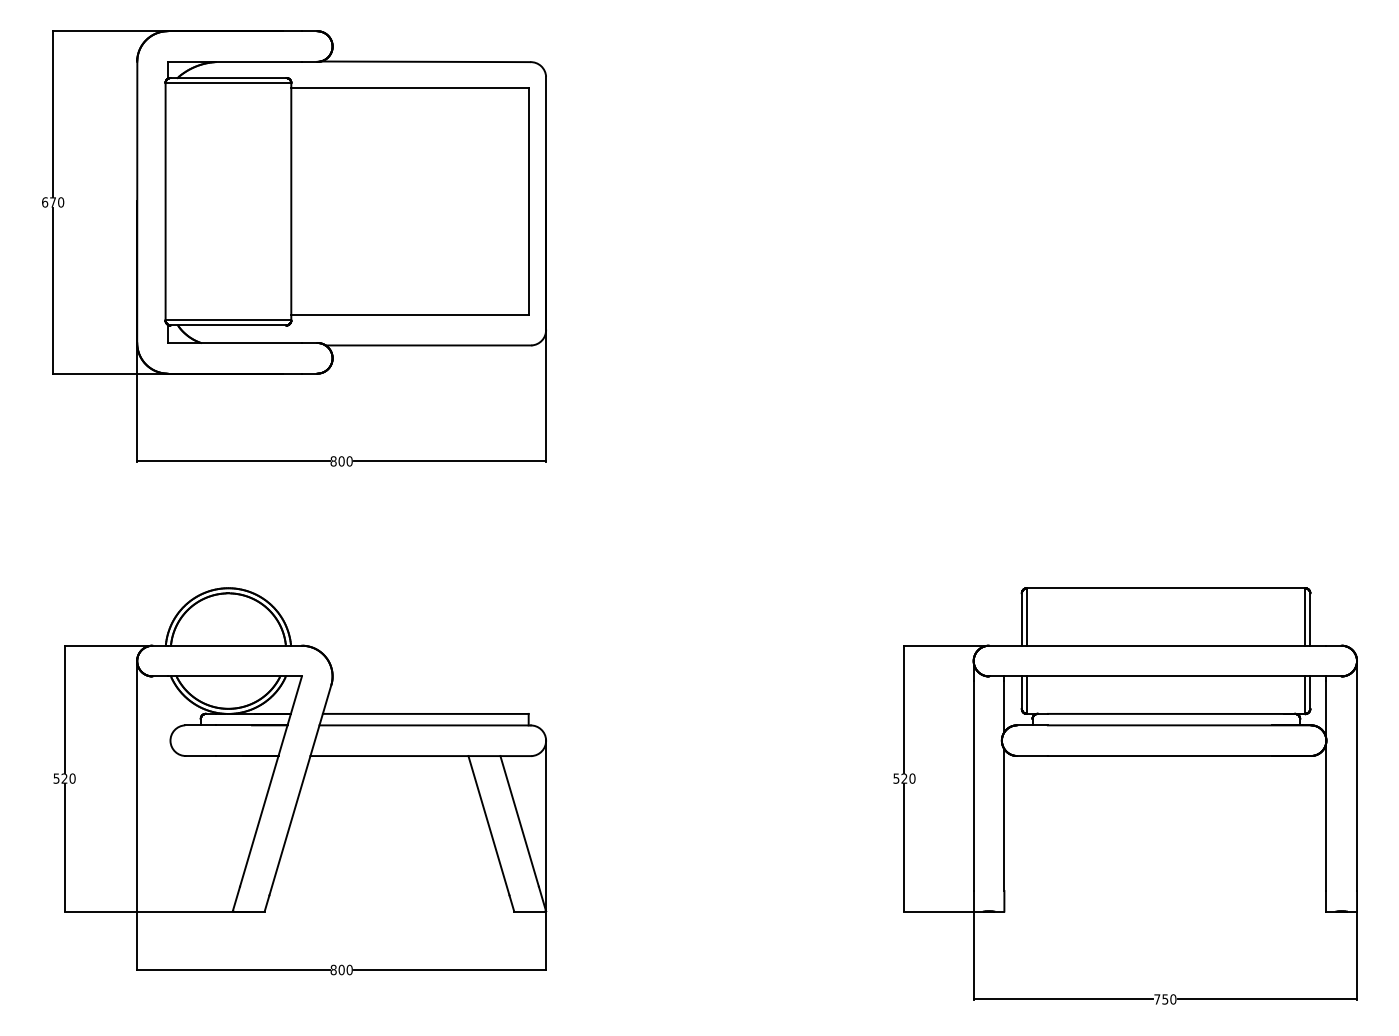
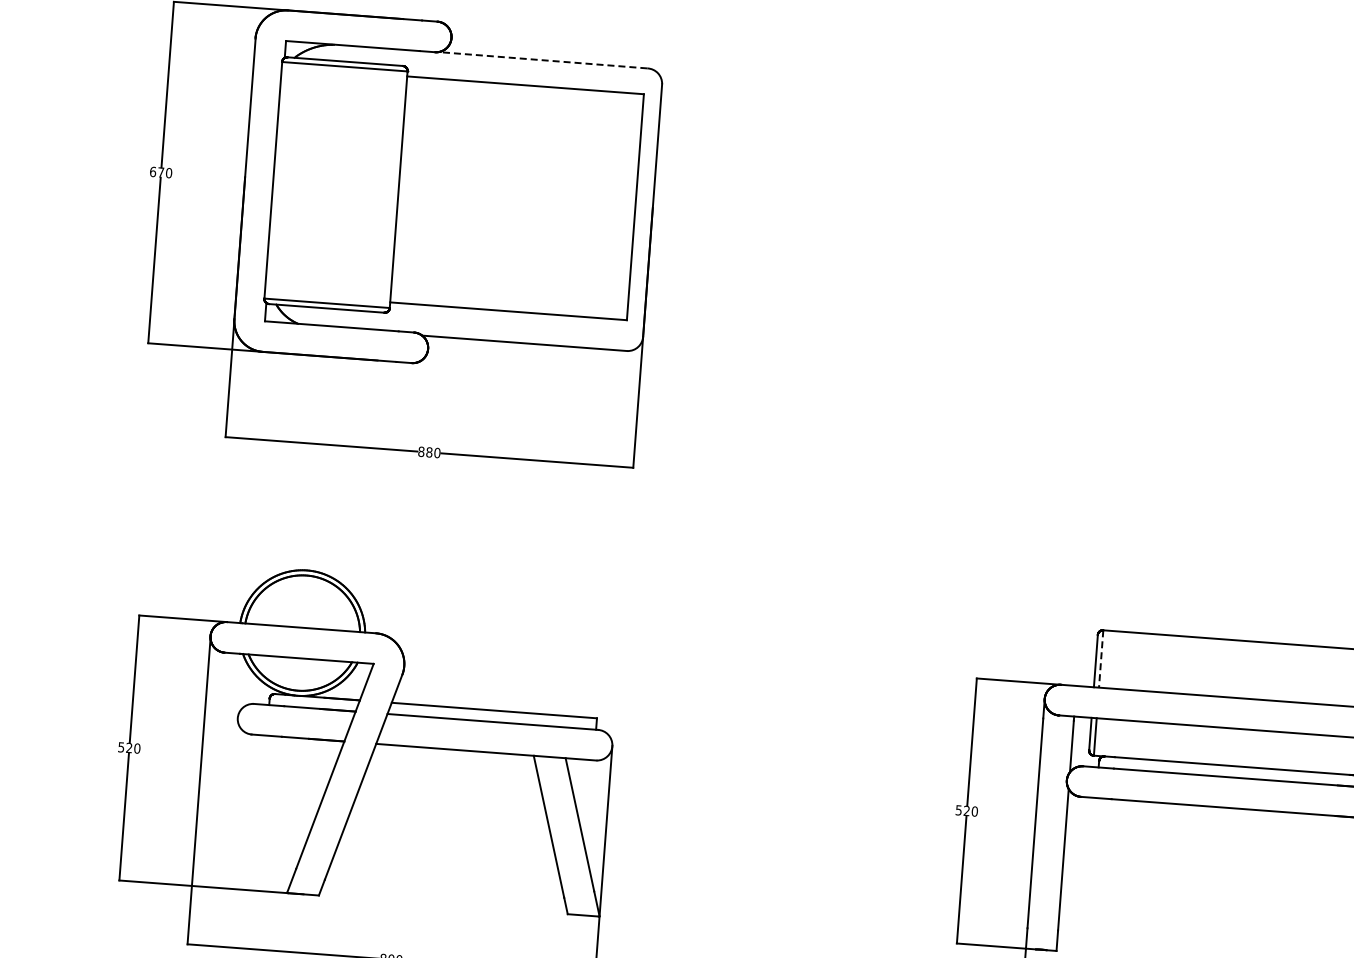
line: (425, 61) -> (543, 59), solid -> dashed
text: (341, 461) -> (429, 452), 800 -> 880
line: (1027, 617) -> (1101, 659), solid -> dashed

